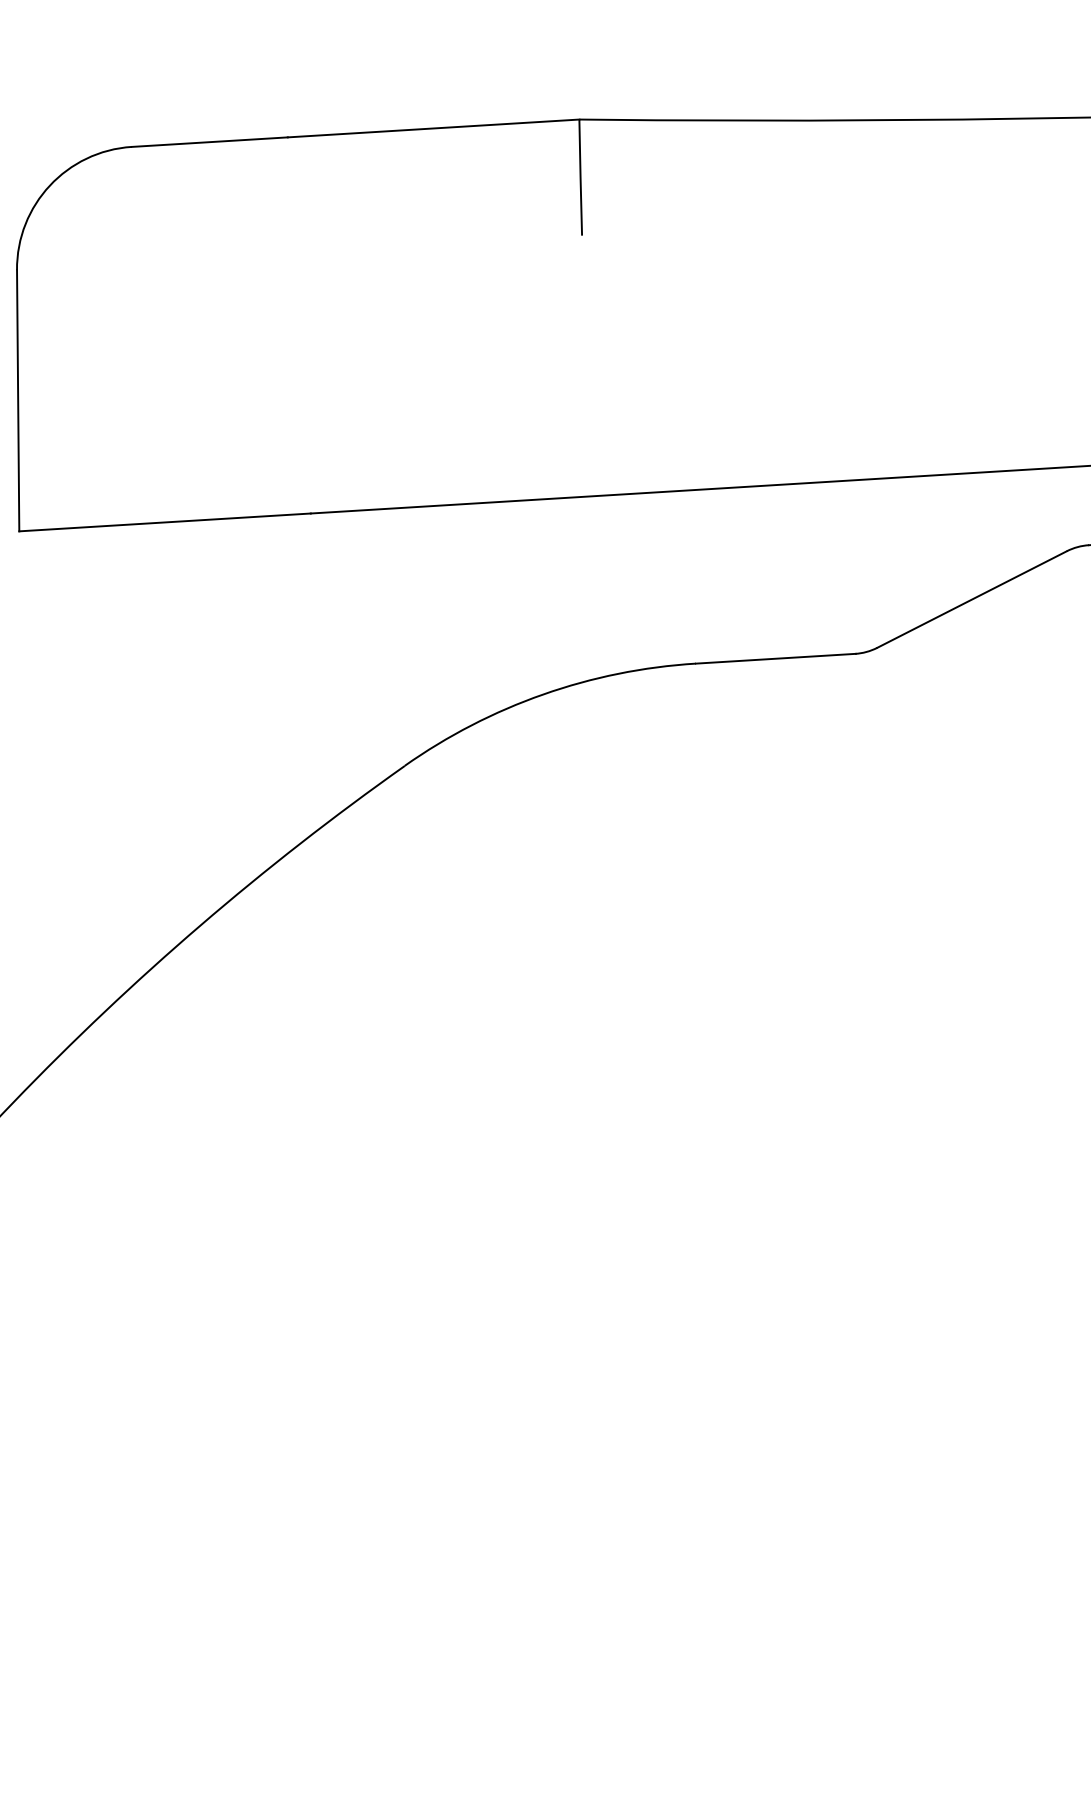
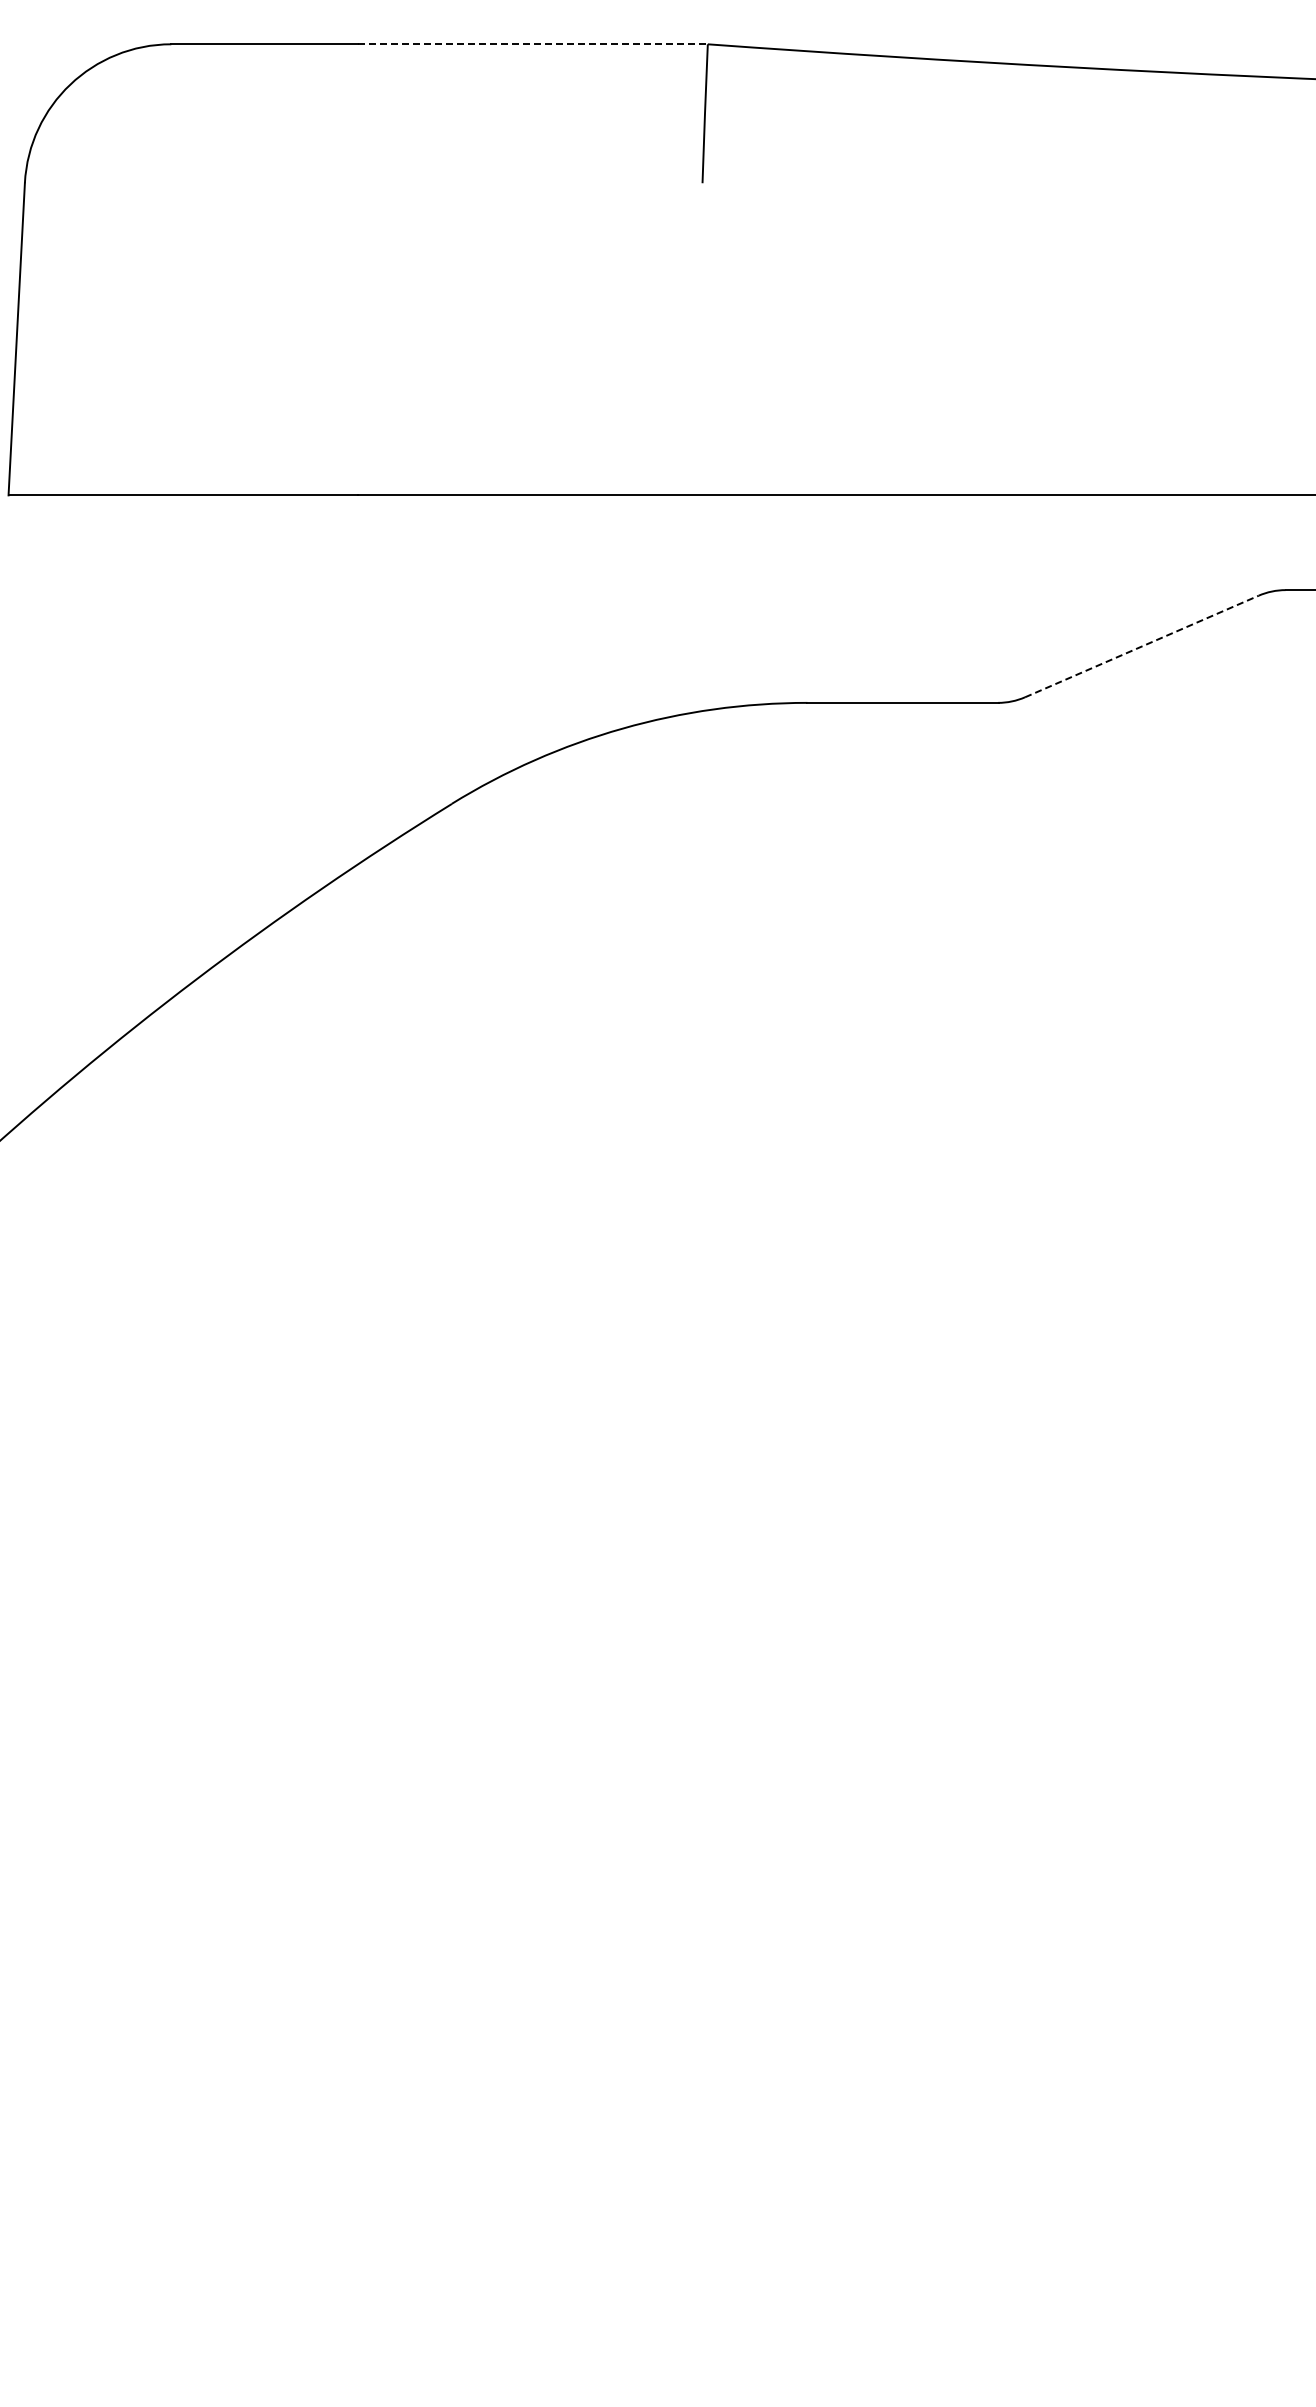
line: (433, 128) -> (532, 44), solid -> dashed
line: (972, 599) -> (1142, 646), solid -> dashed

